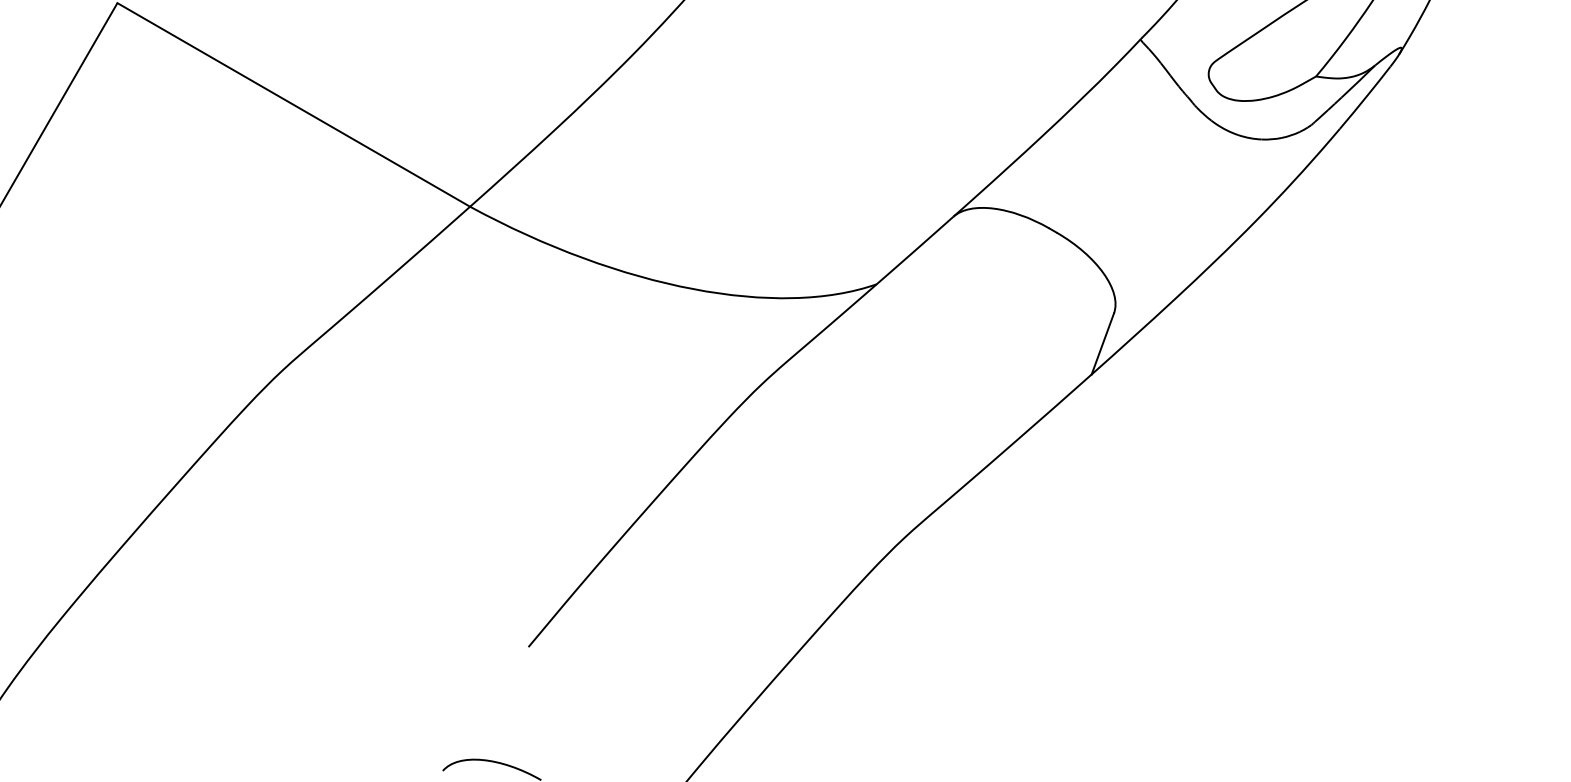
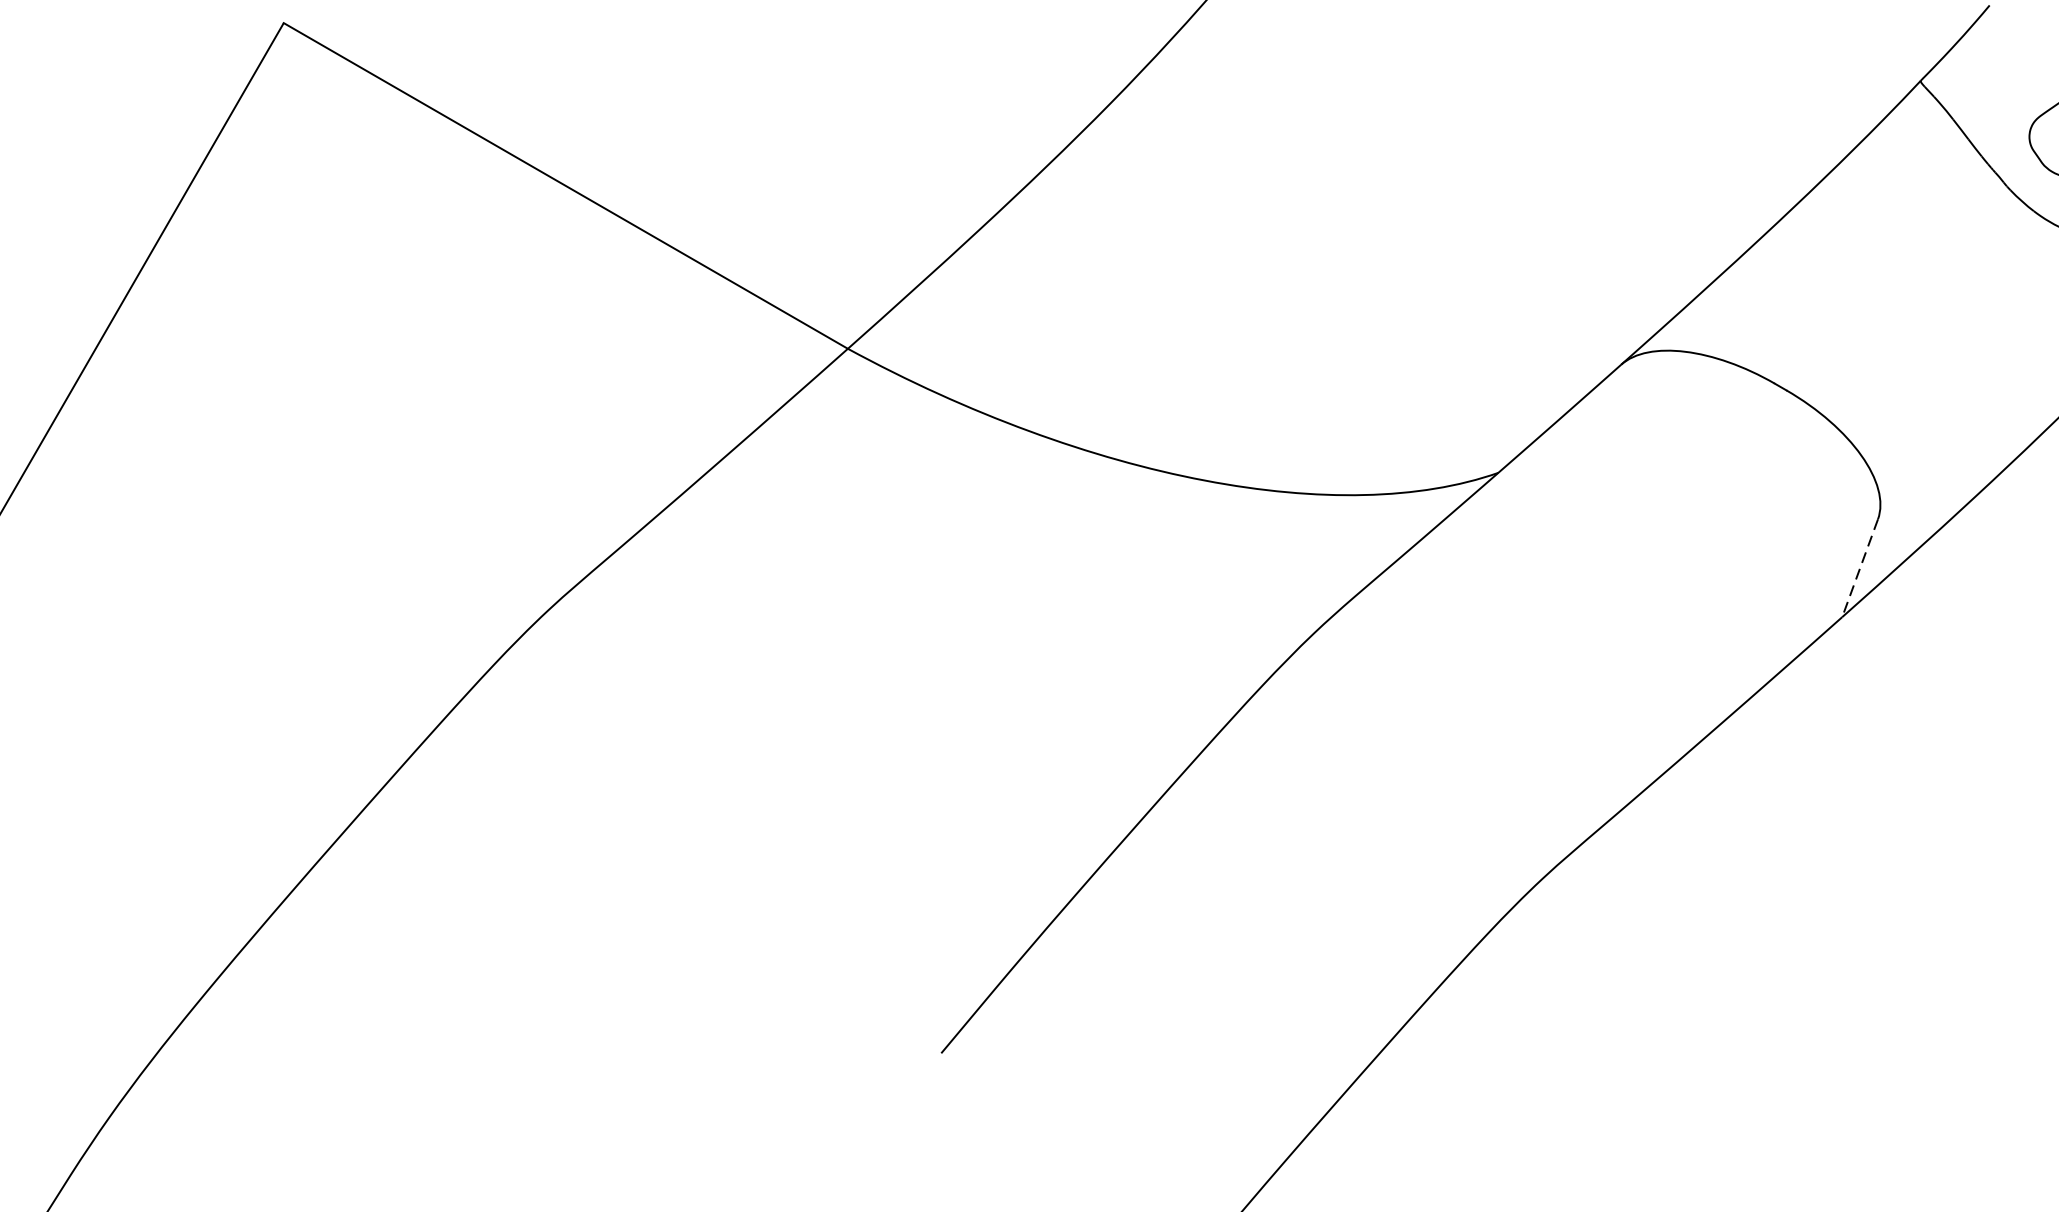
line: (1102, 343) -> (1859, 567), solid -> dashed

